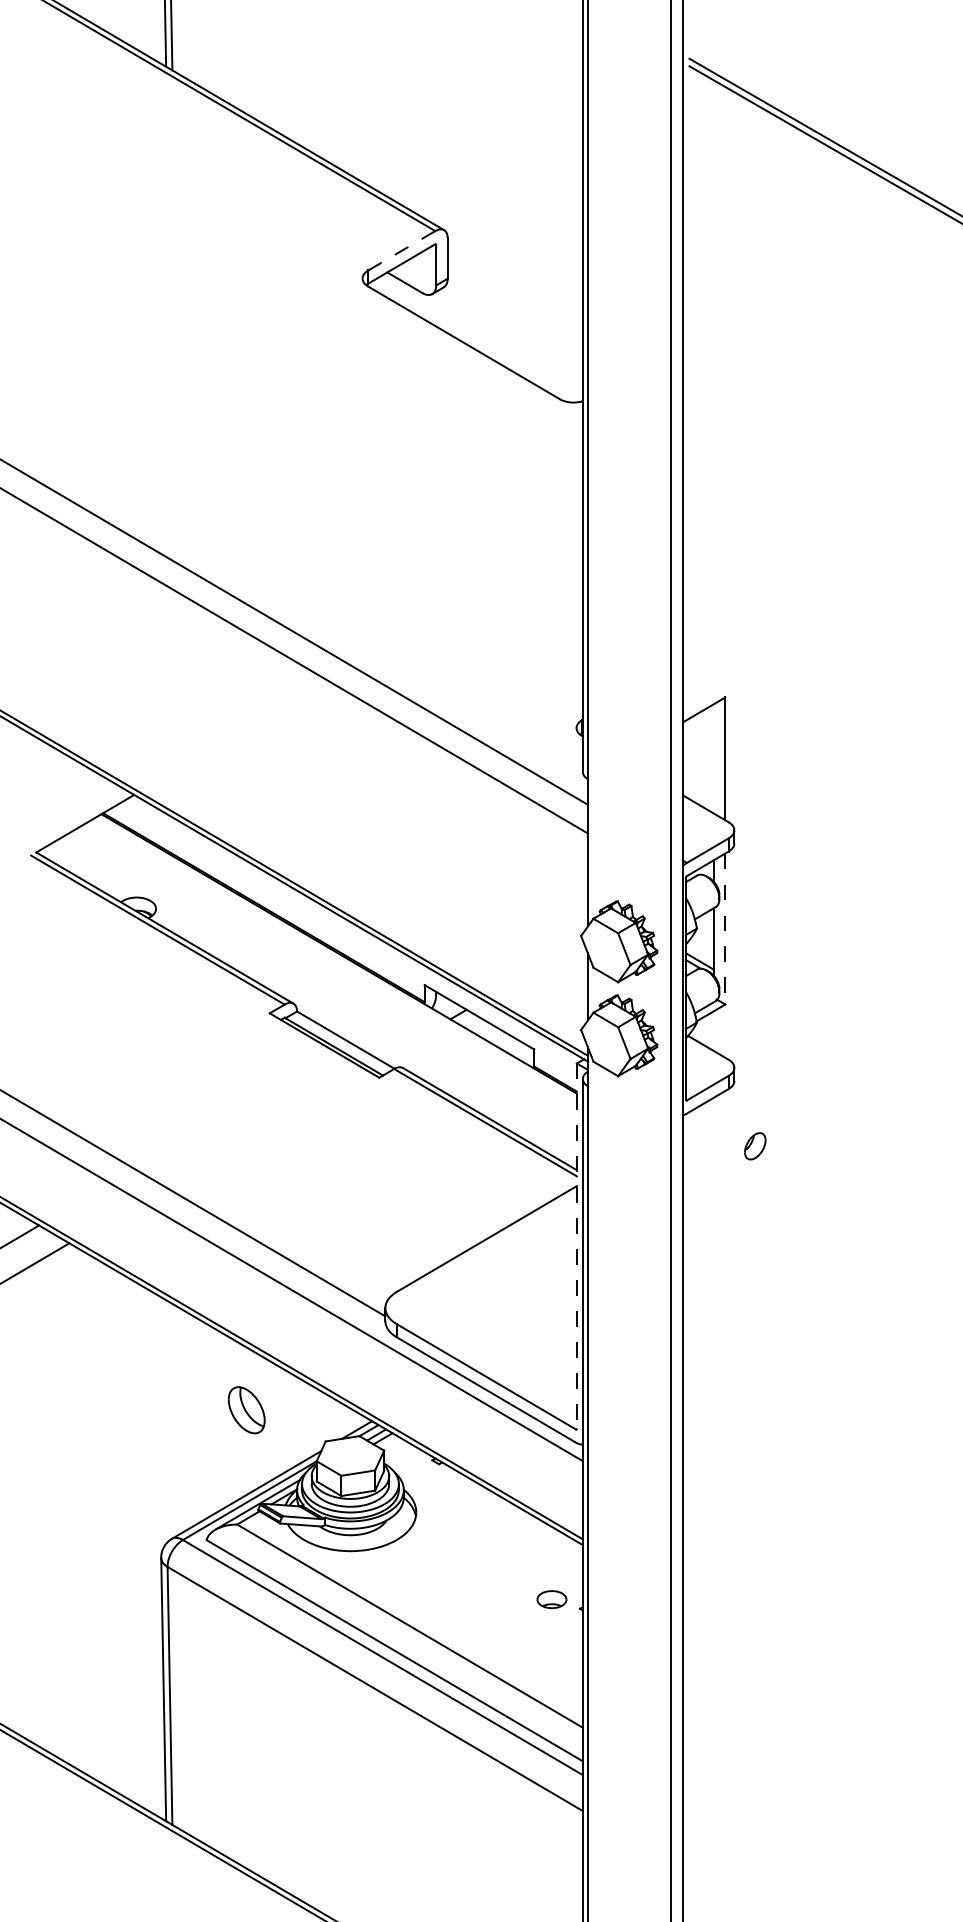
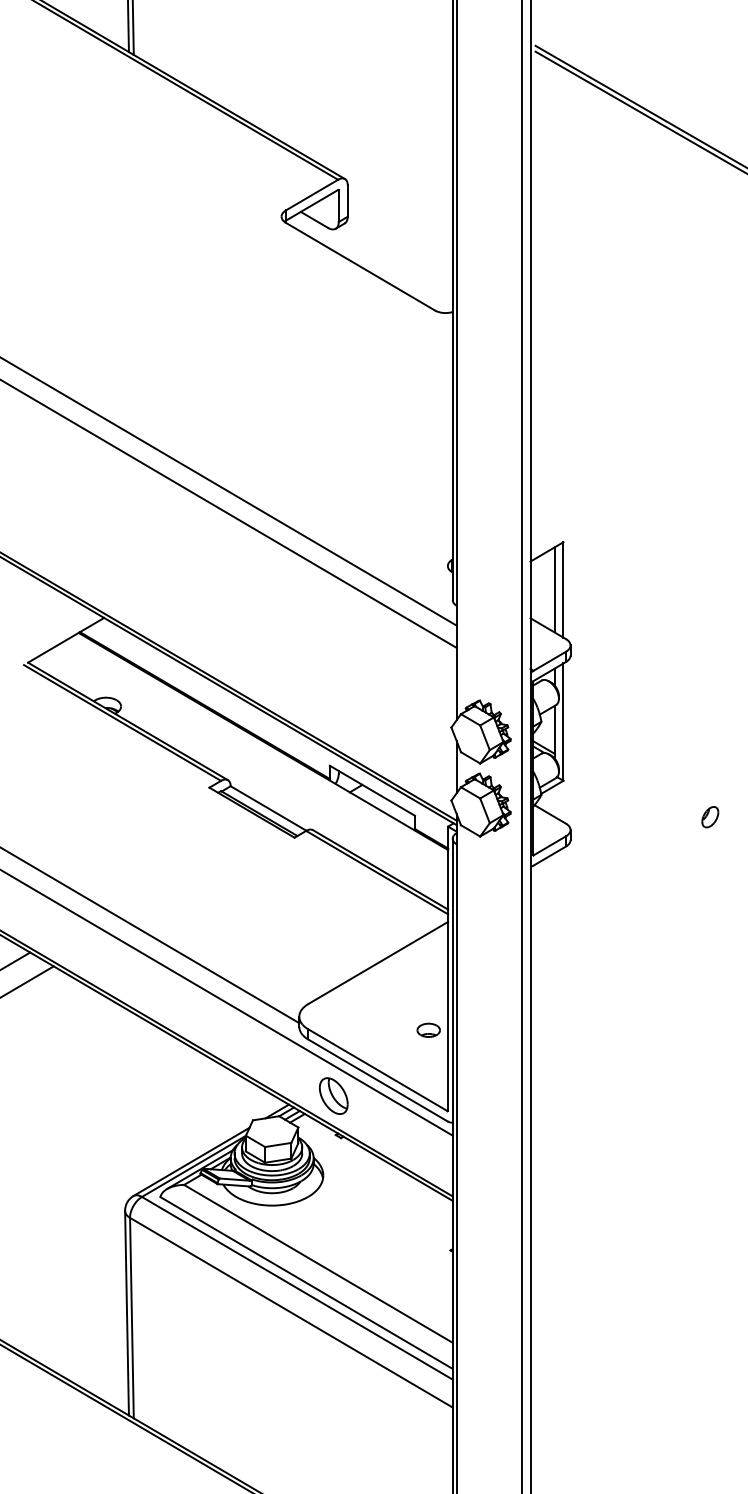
line: (401, 250) -> (311, 194), dashed -> solid
line: (713, 758) -> (554, 589), added
line: (725, 929) -> (563, 722), dashed -> solid
part: (755, 1146) -> (710, 817), moved
line: (576, 1246) -> (447, 968), dashed -> solid
part: (246, 1410) -> (333, 1096), moved
part: (551, 1599) -> (428, 1030), moved

